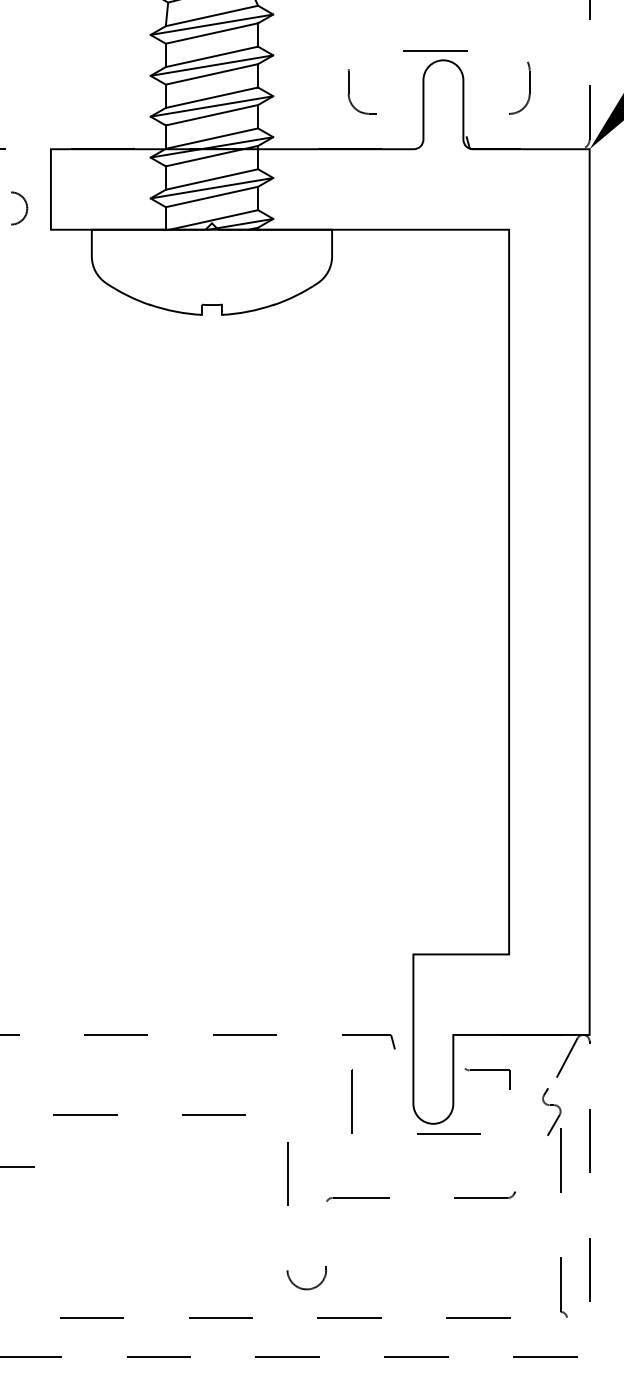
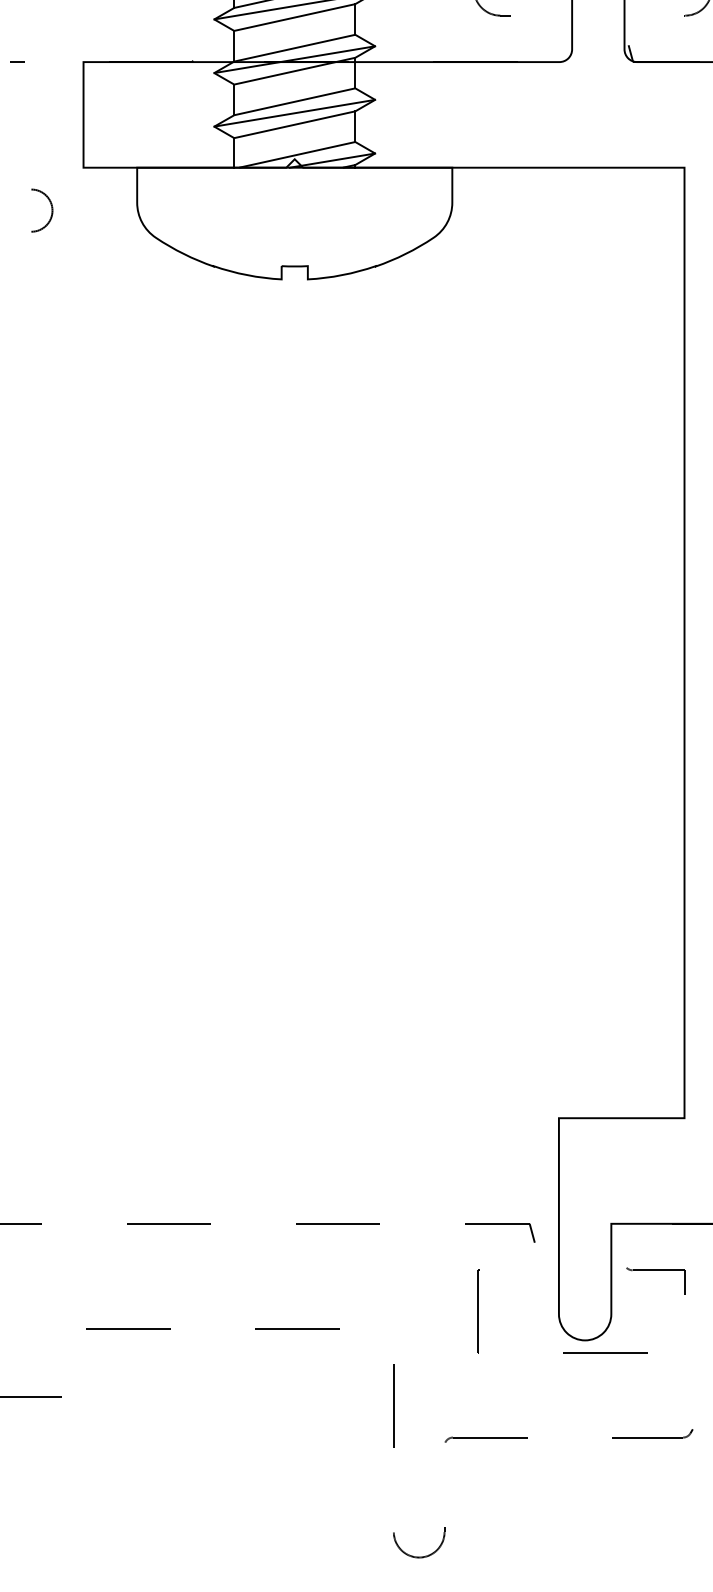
curve: (26, 208) -> (51, 210), moved

